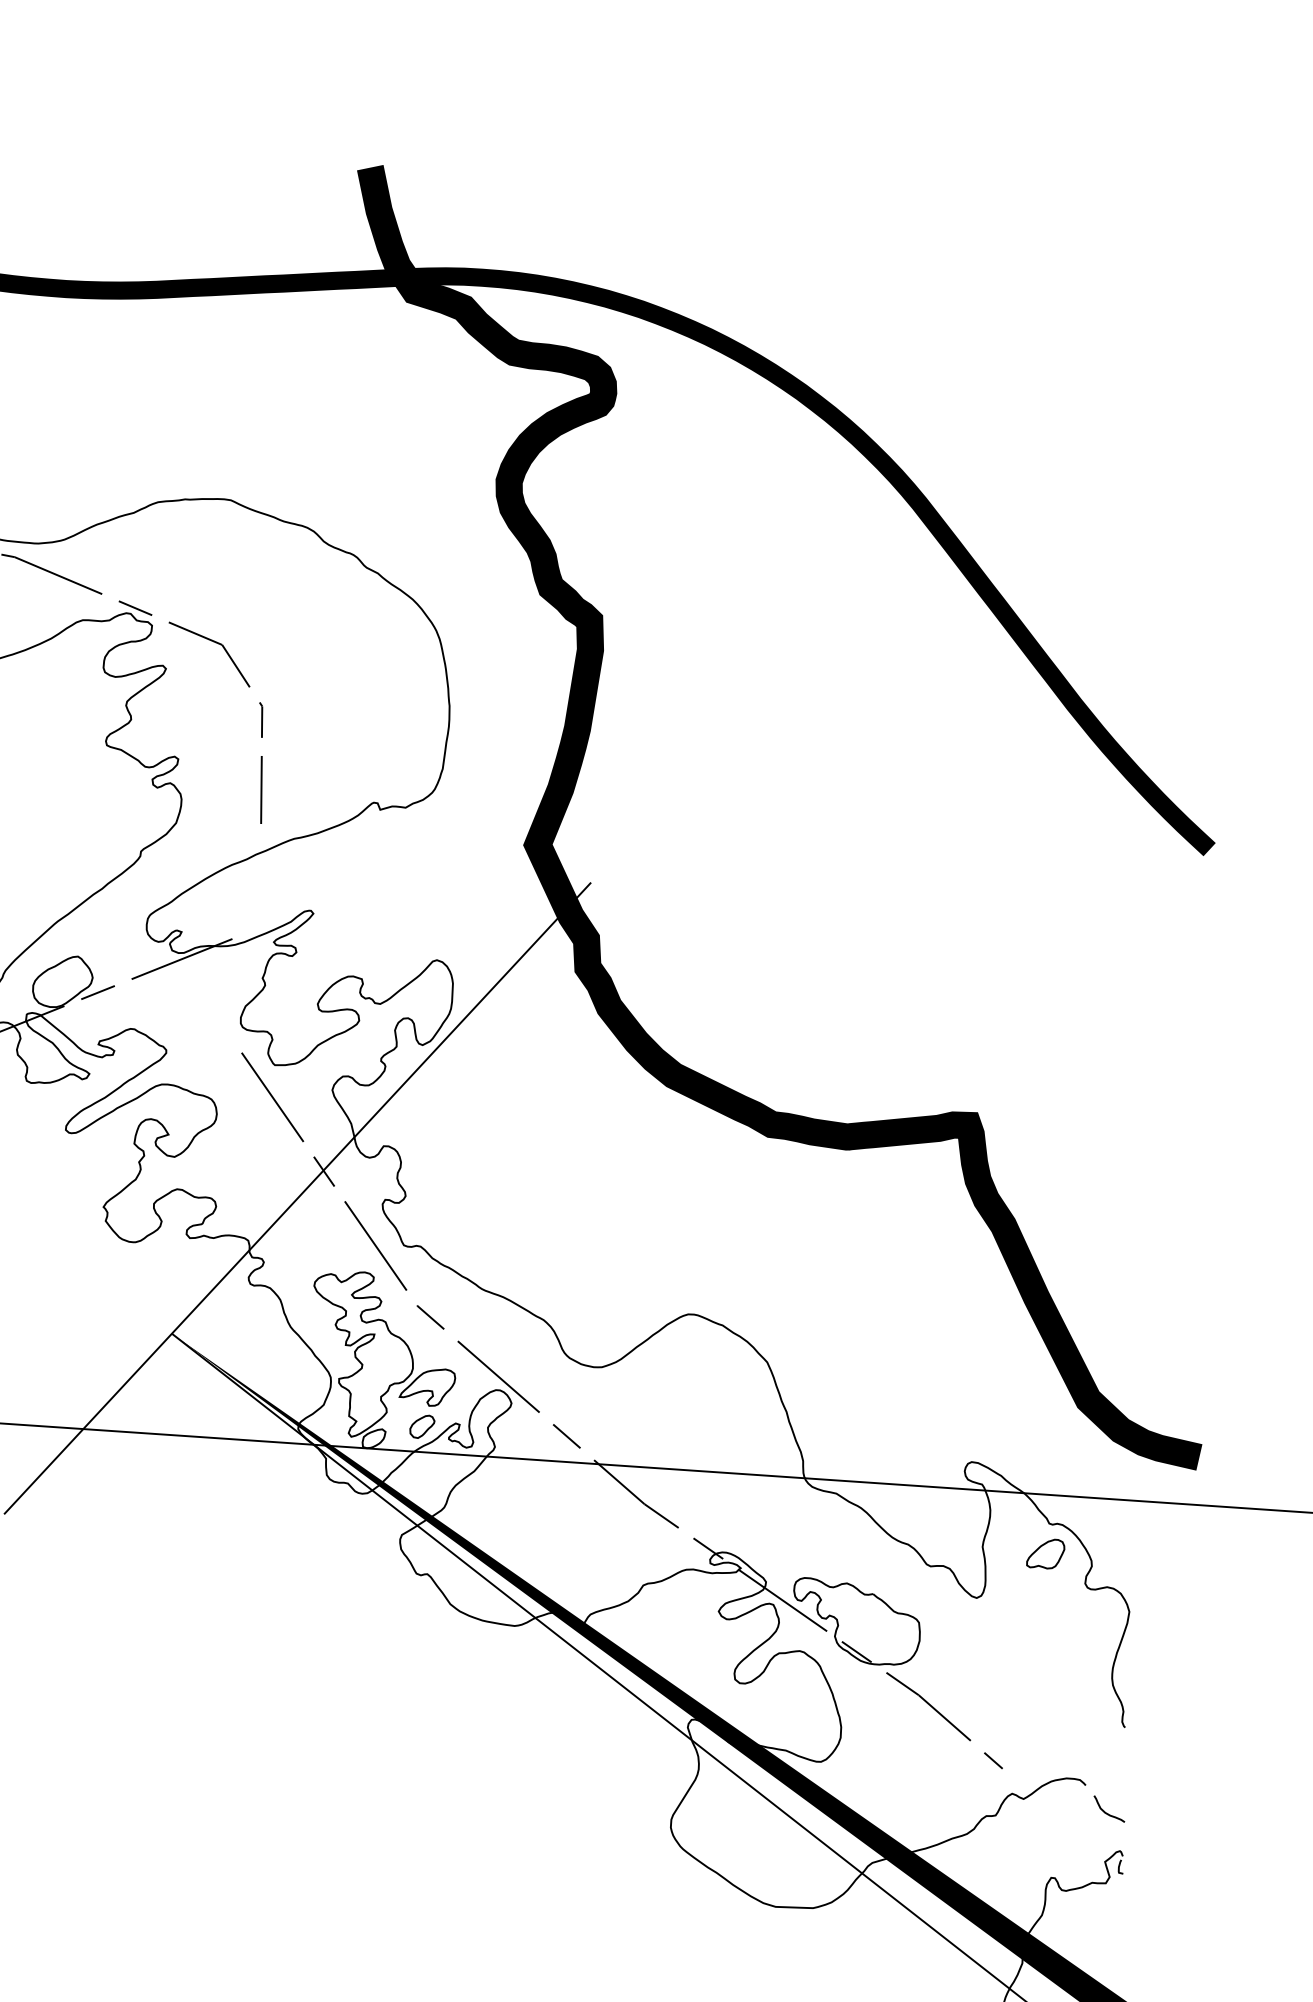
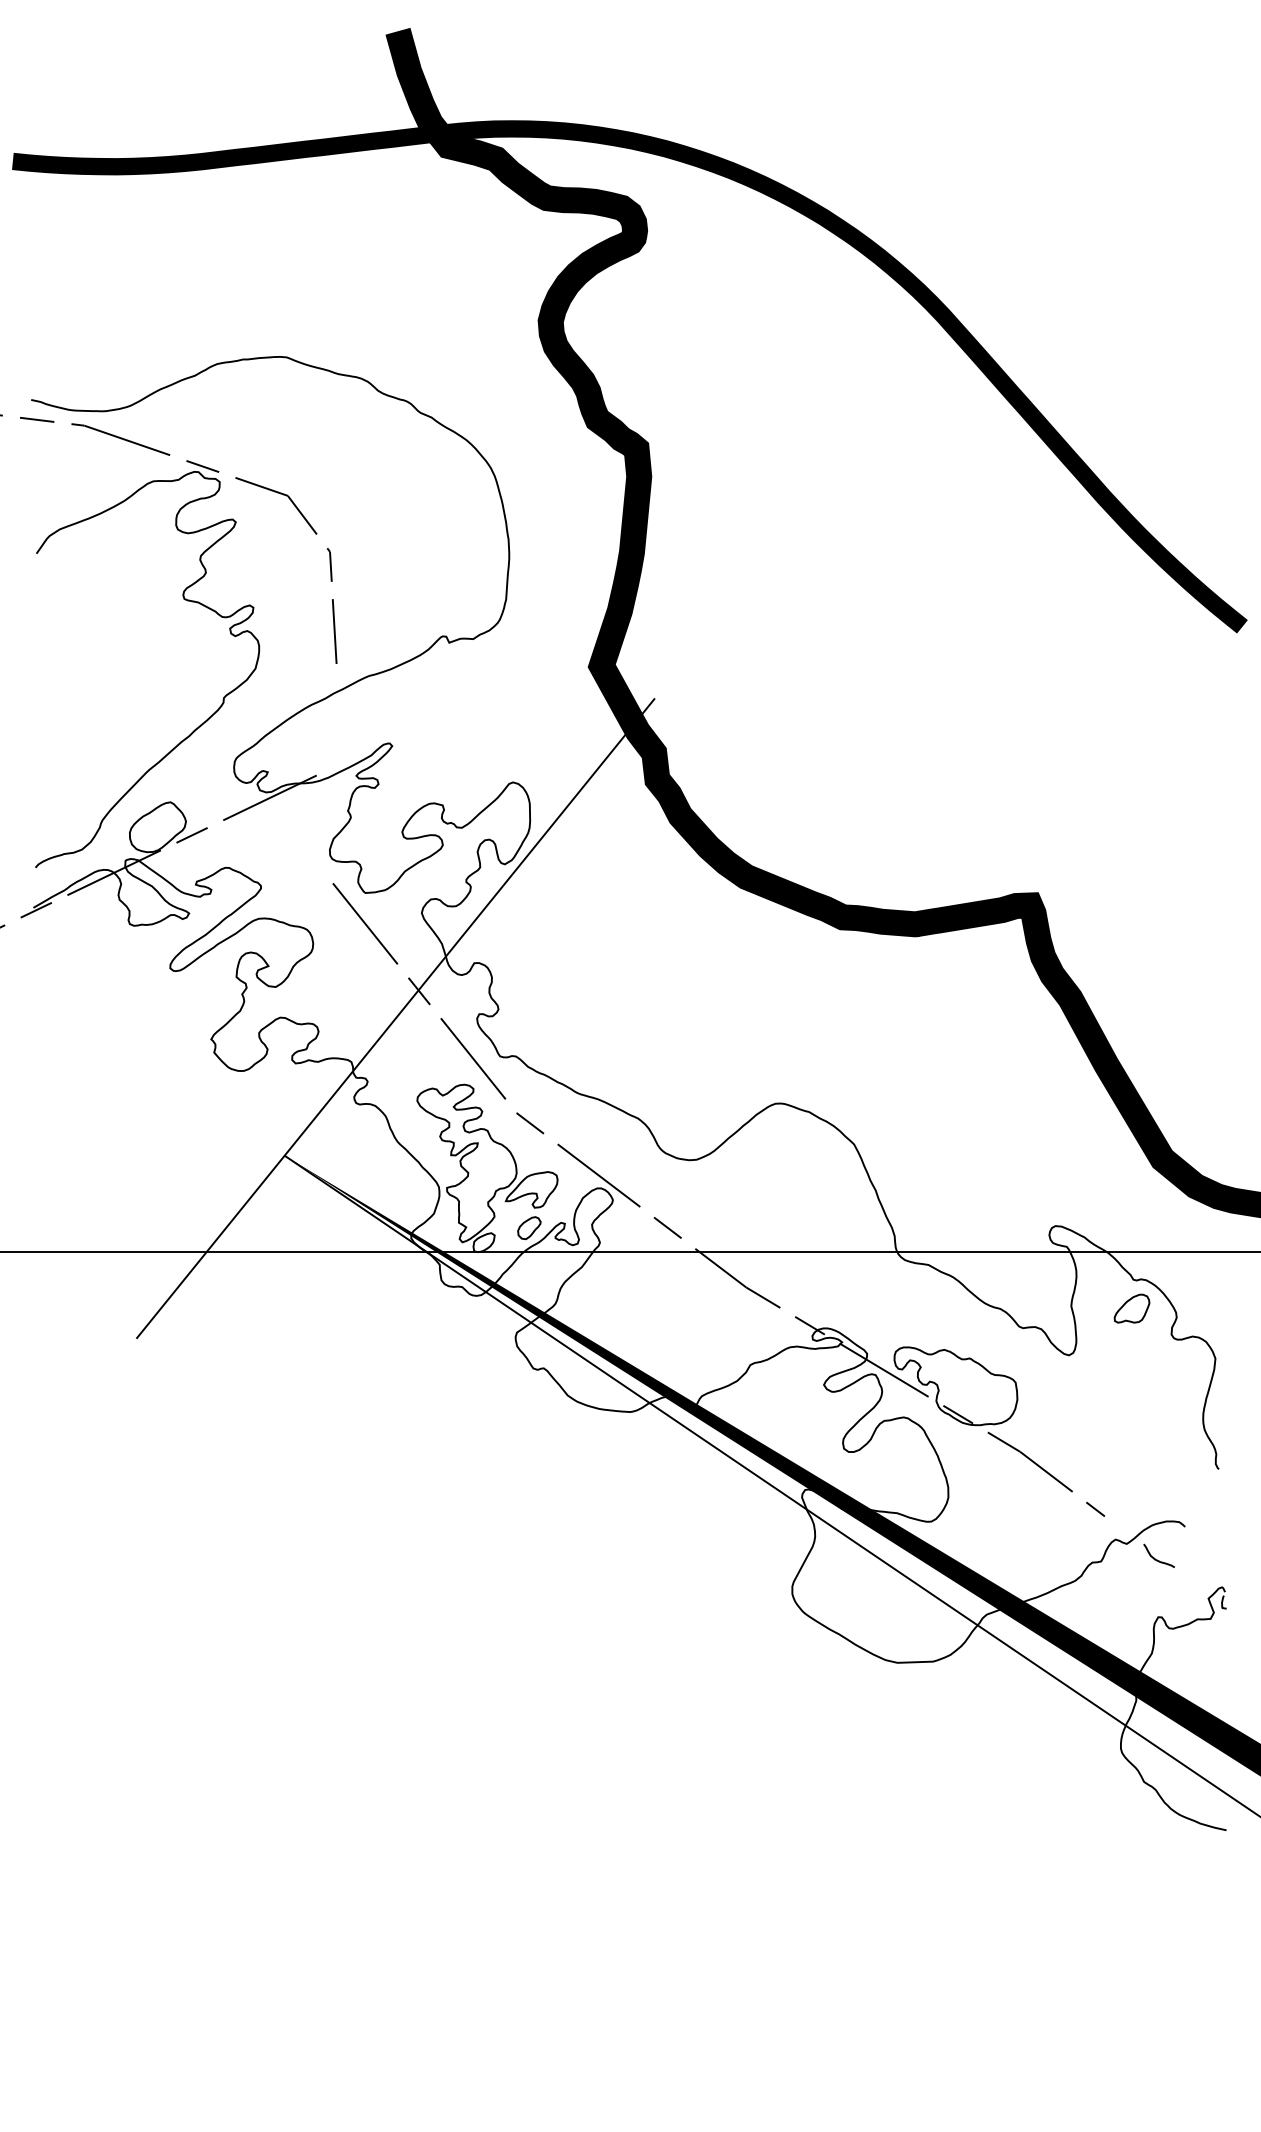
curve: (1107, 1812) -> (1157, 1559), moved

